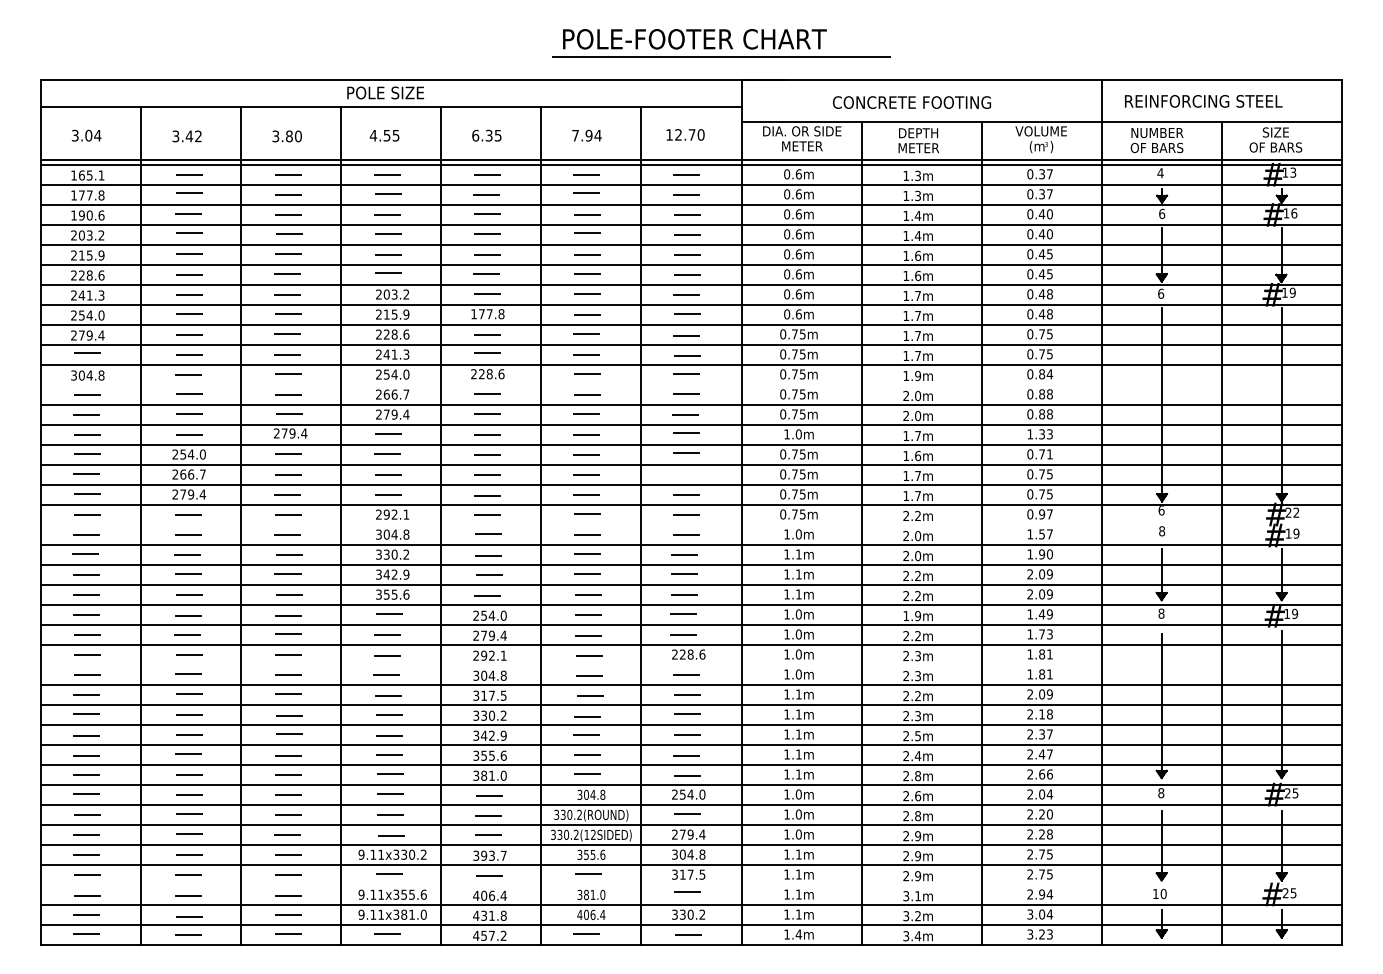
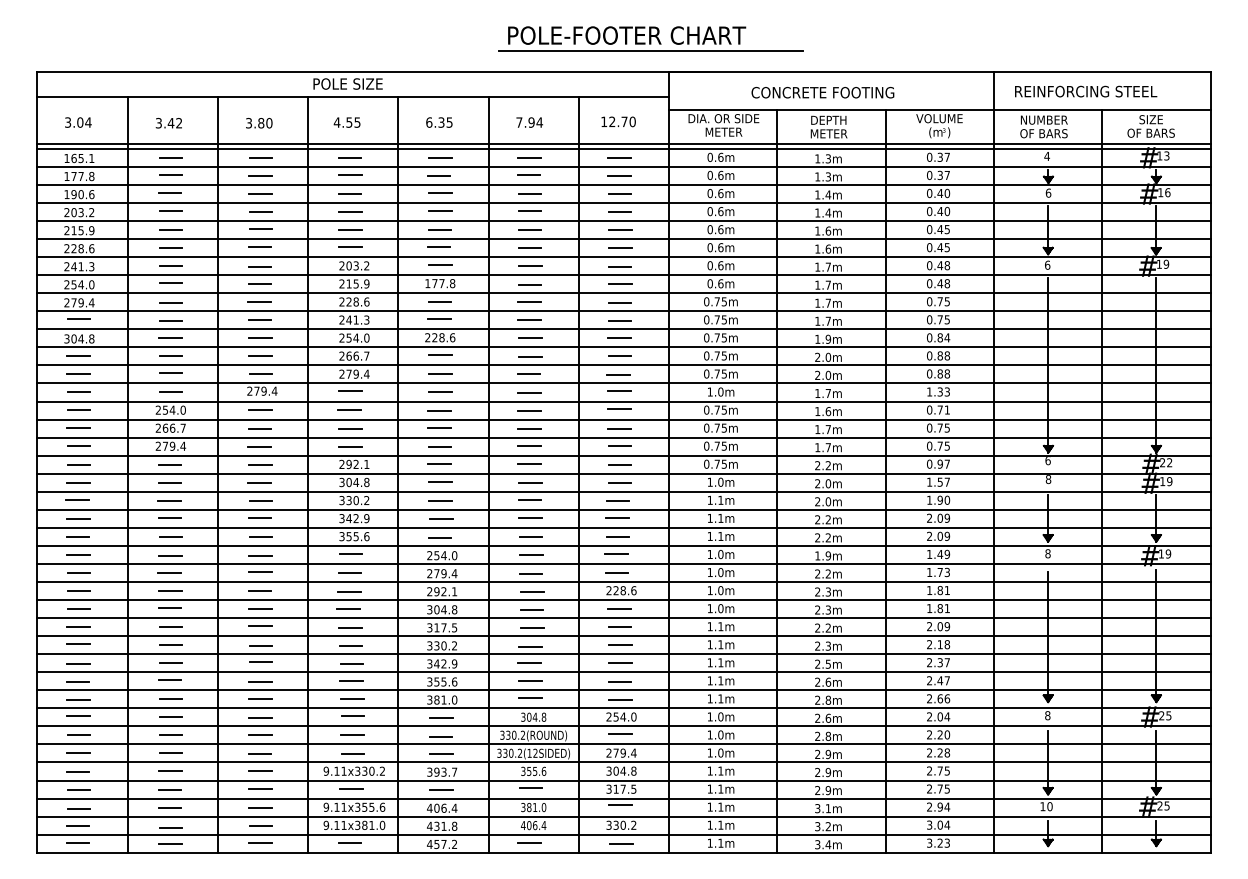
line: (690, 385) -> (623, 347), added
line: (686, 474) -> (619, 428), added
line: (690, 524) -> (623, 473), added
line: (690, 665) -> (623, 600), added
text: (918, 755) -> (828, 681), 2.4m -> 2.6m
line: (690, 884) -> (623, 798), added
text: (798, 933) -> (720, 842), 1.4m -> 1.1m

